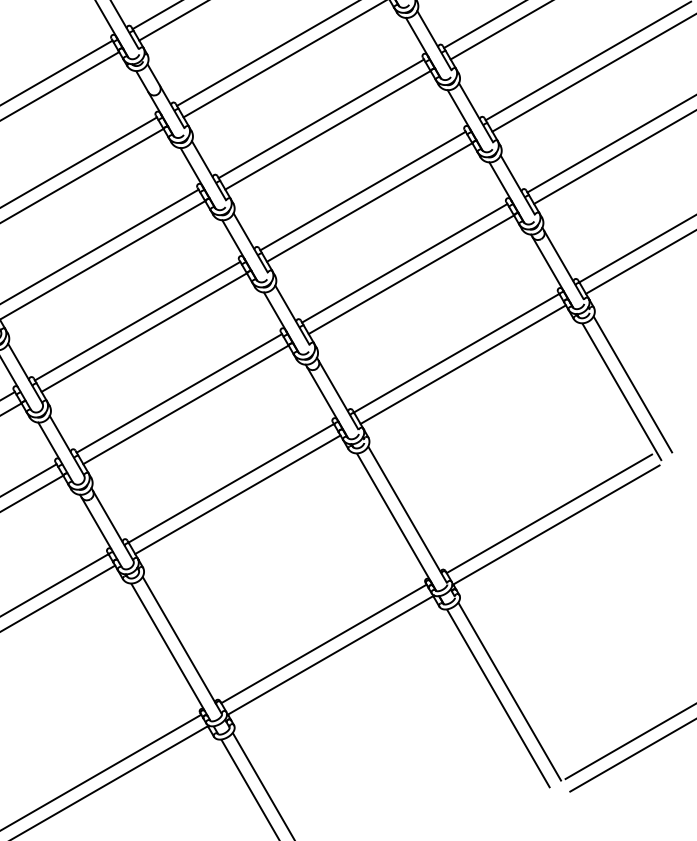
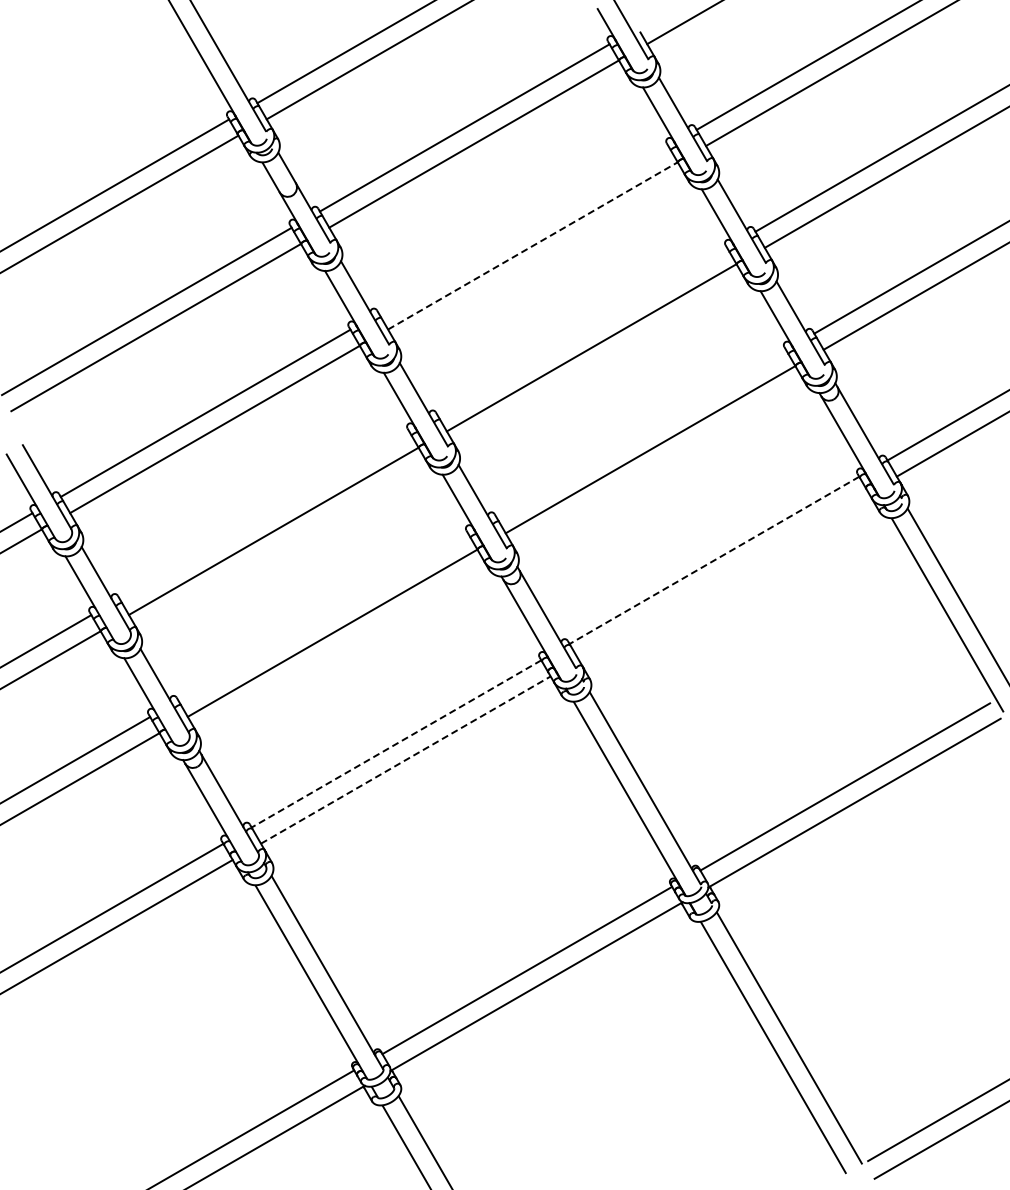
line: (321, 118) -> (523, 229), removed
line: (328, 129) -> (533, 245), solid -> dashed
line: (363, 190) -> (582, 331), removed
line: (404, 263) -> (641, 433), removed
line: (137, 320) -> (264, 514), removed
line: (456, 353) -> (714, 560), solid -> dashed
line: (463, 364) -> (723, 576), removed
line: (179, 392) -> (323, 616), removed
line: (231, 483) -> (396, 744), solid -> dashed
line: (238, 494) -> (406, 759), solid -> dashed

